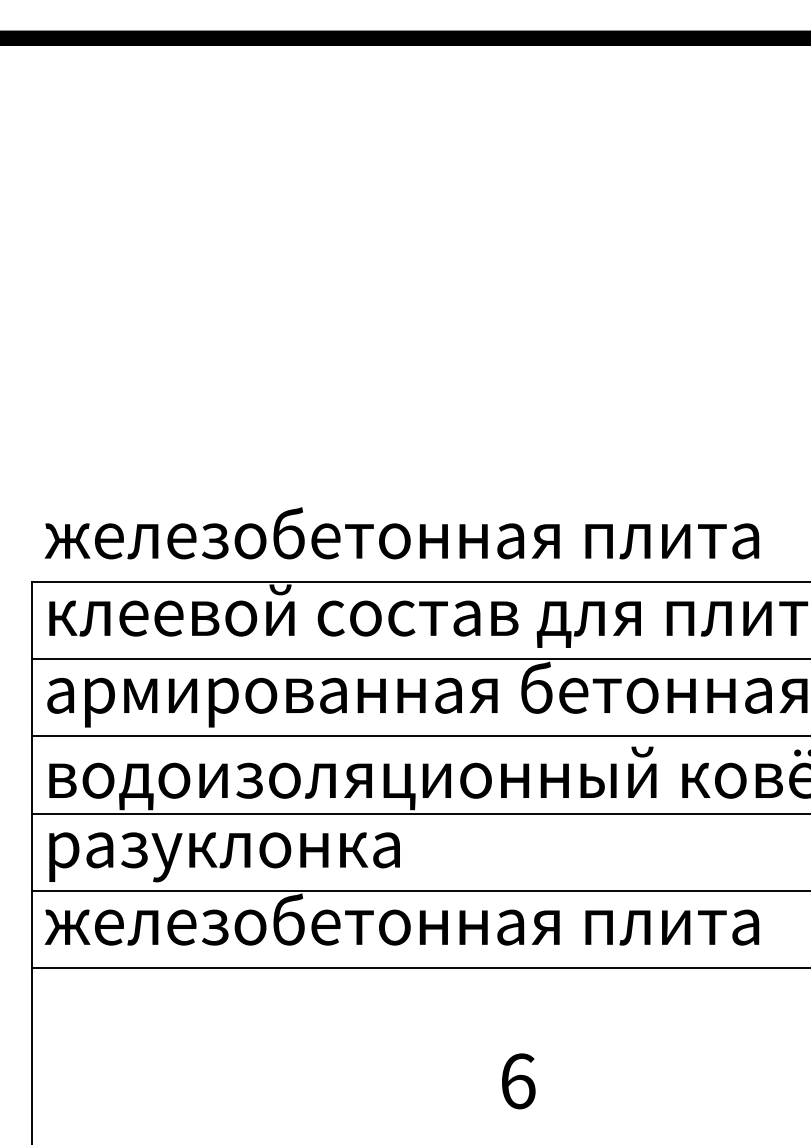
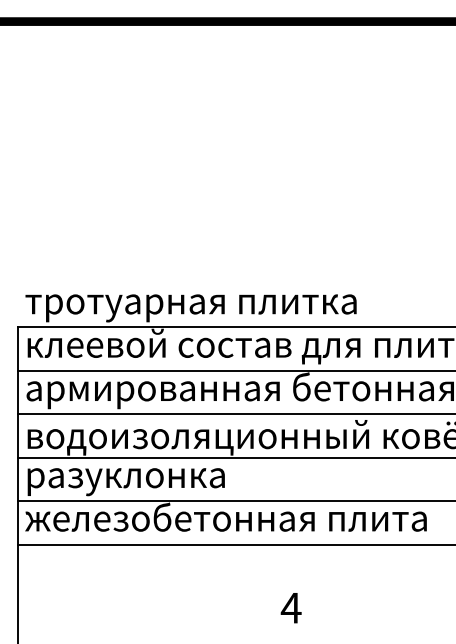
text: (401, 539) -> (225, 303), железобетонная плита -> тротуарная плитка
text: (516, 1080) -> (290, 607), 6 -> 4

